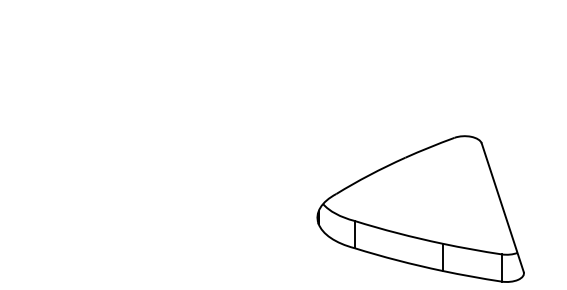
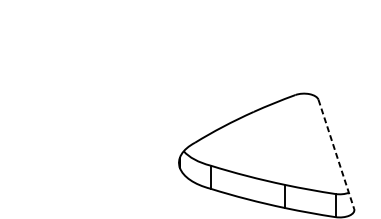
line: (502, 207) -> (336, 154), solid -> dashed

